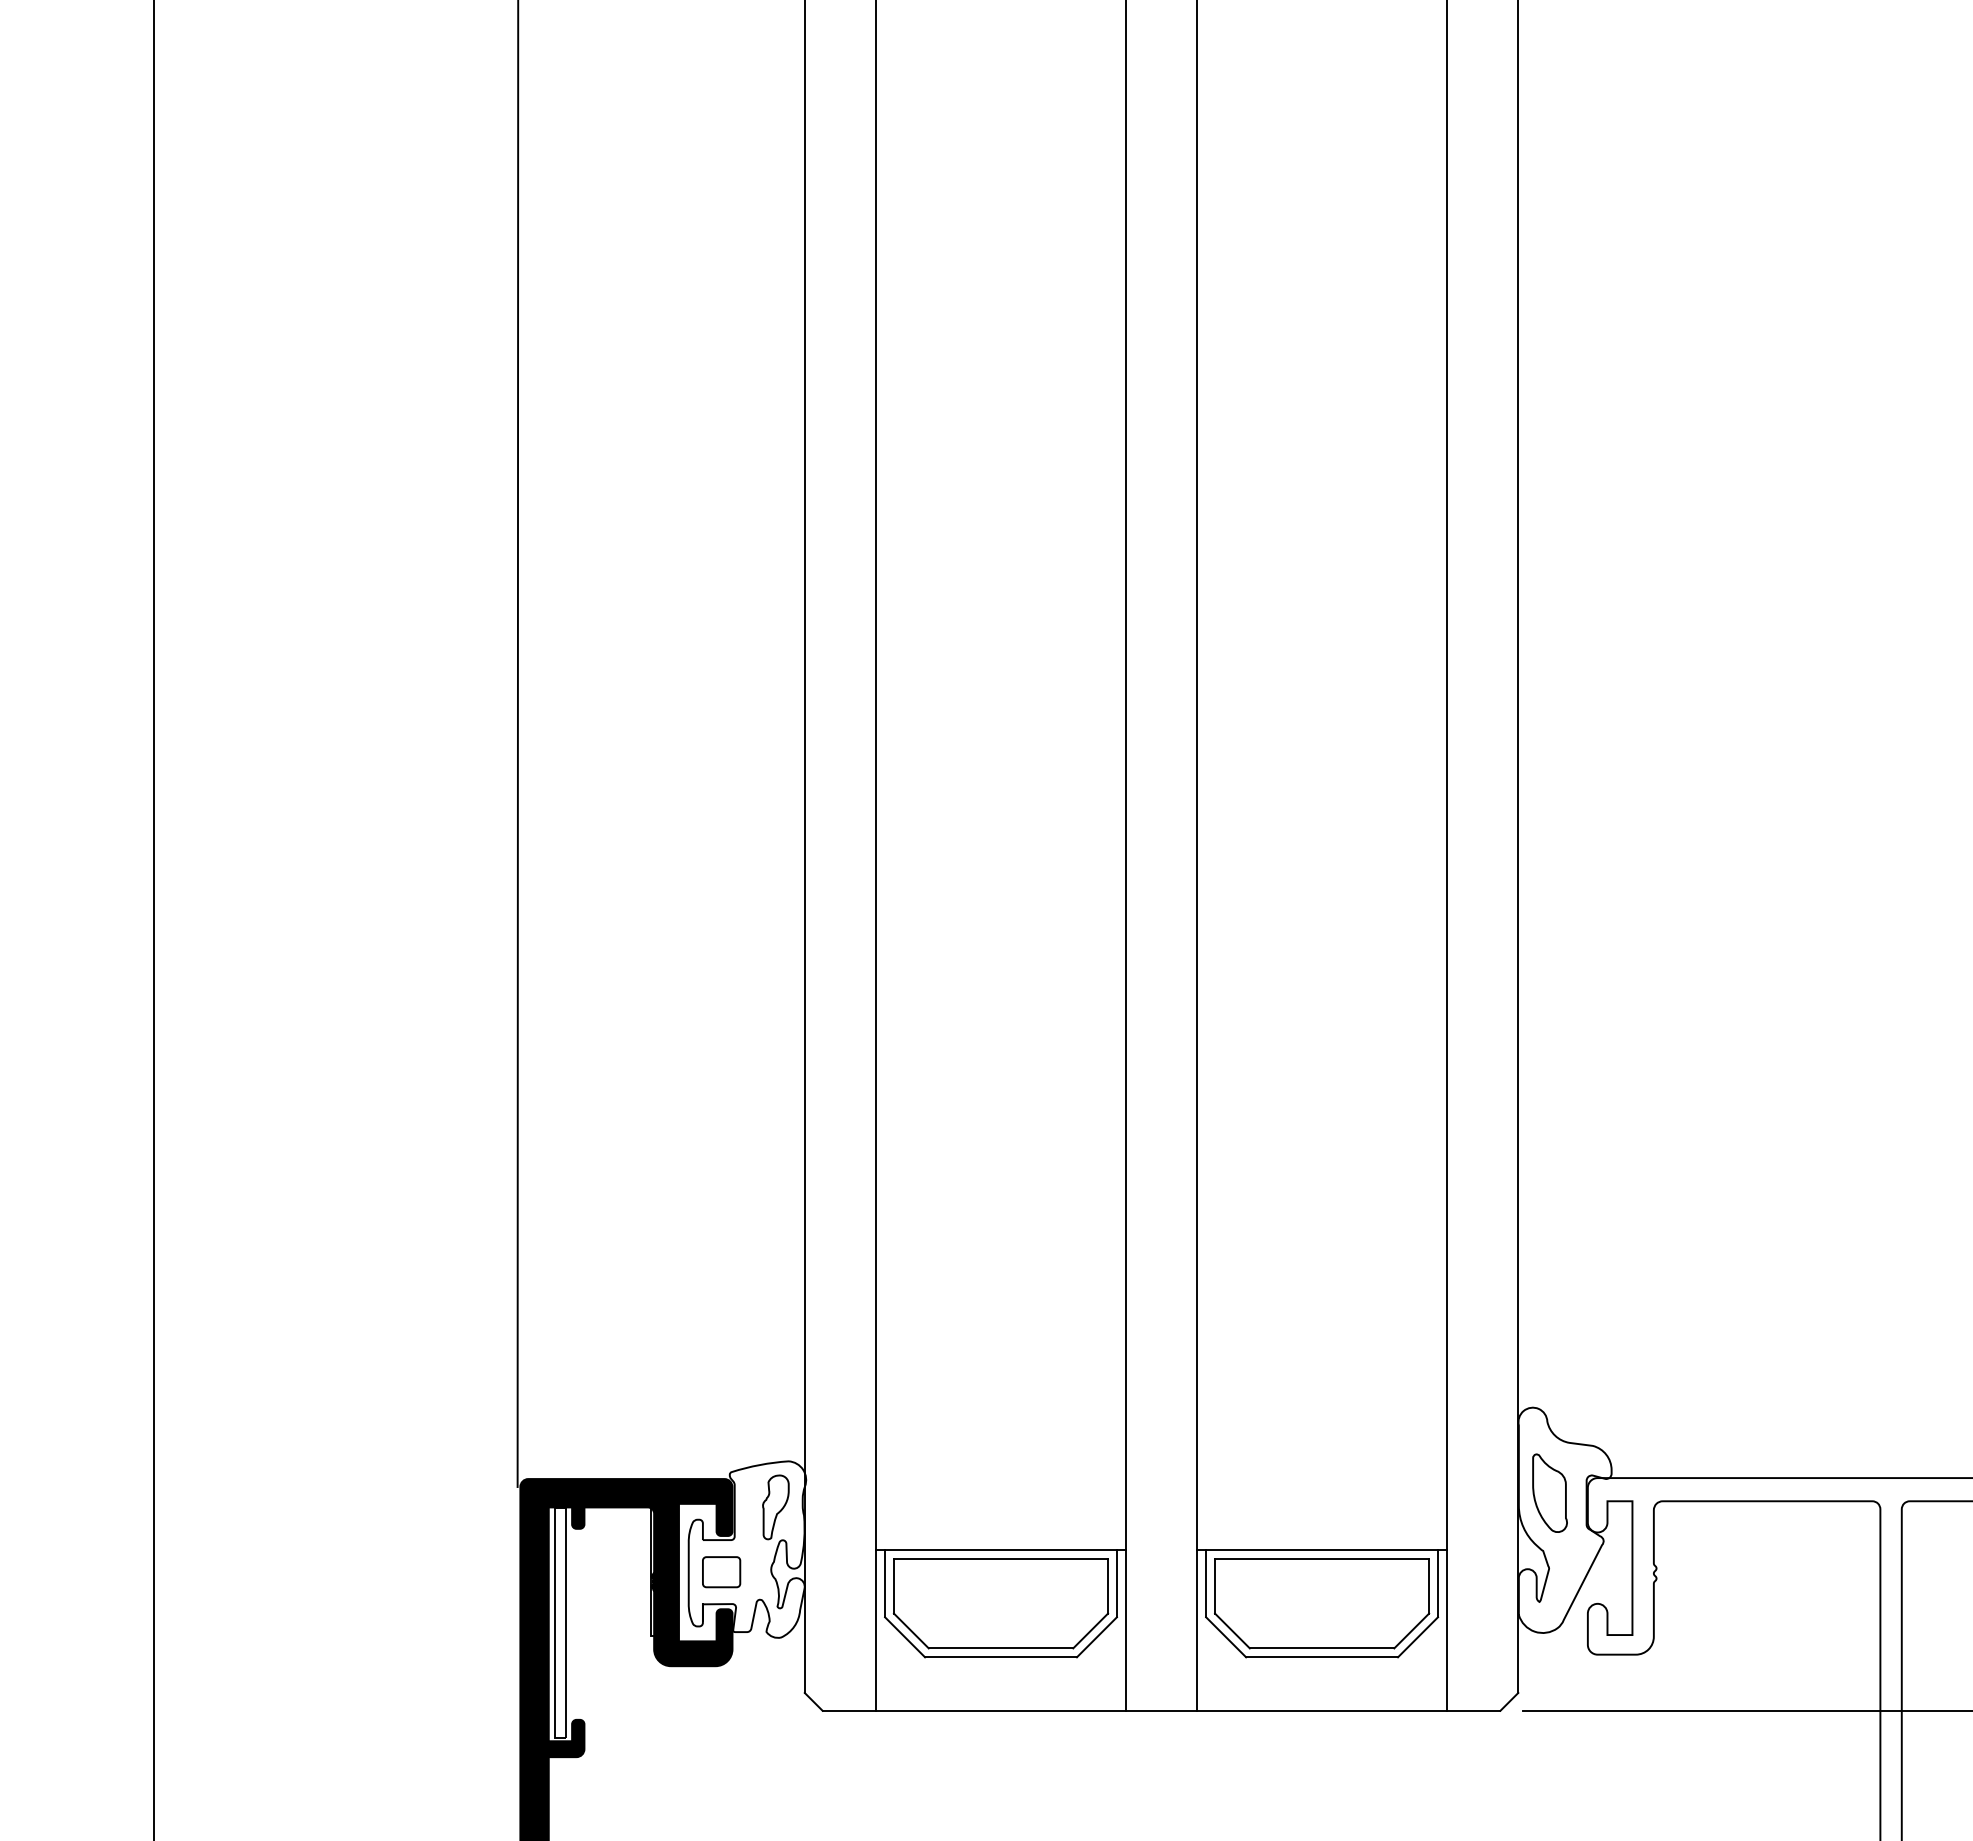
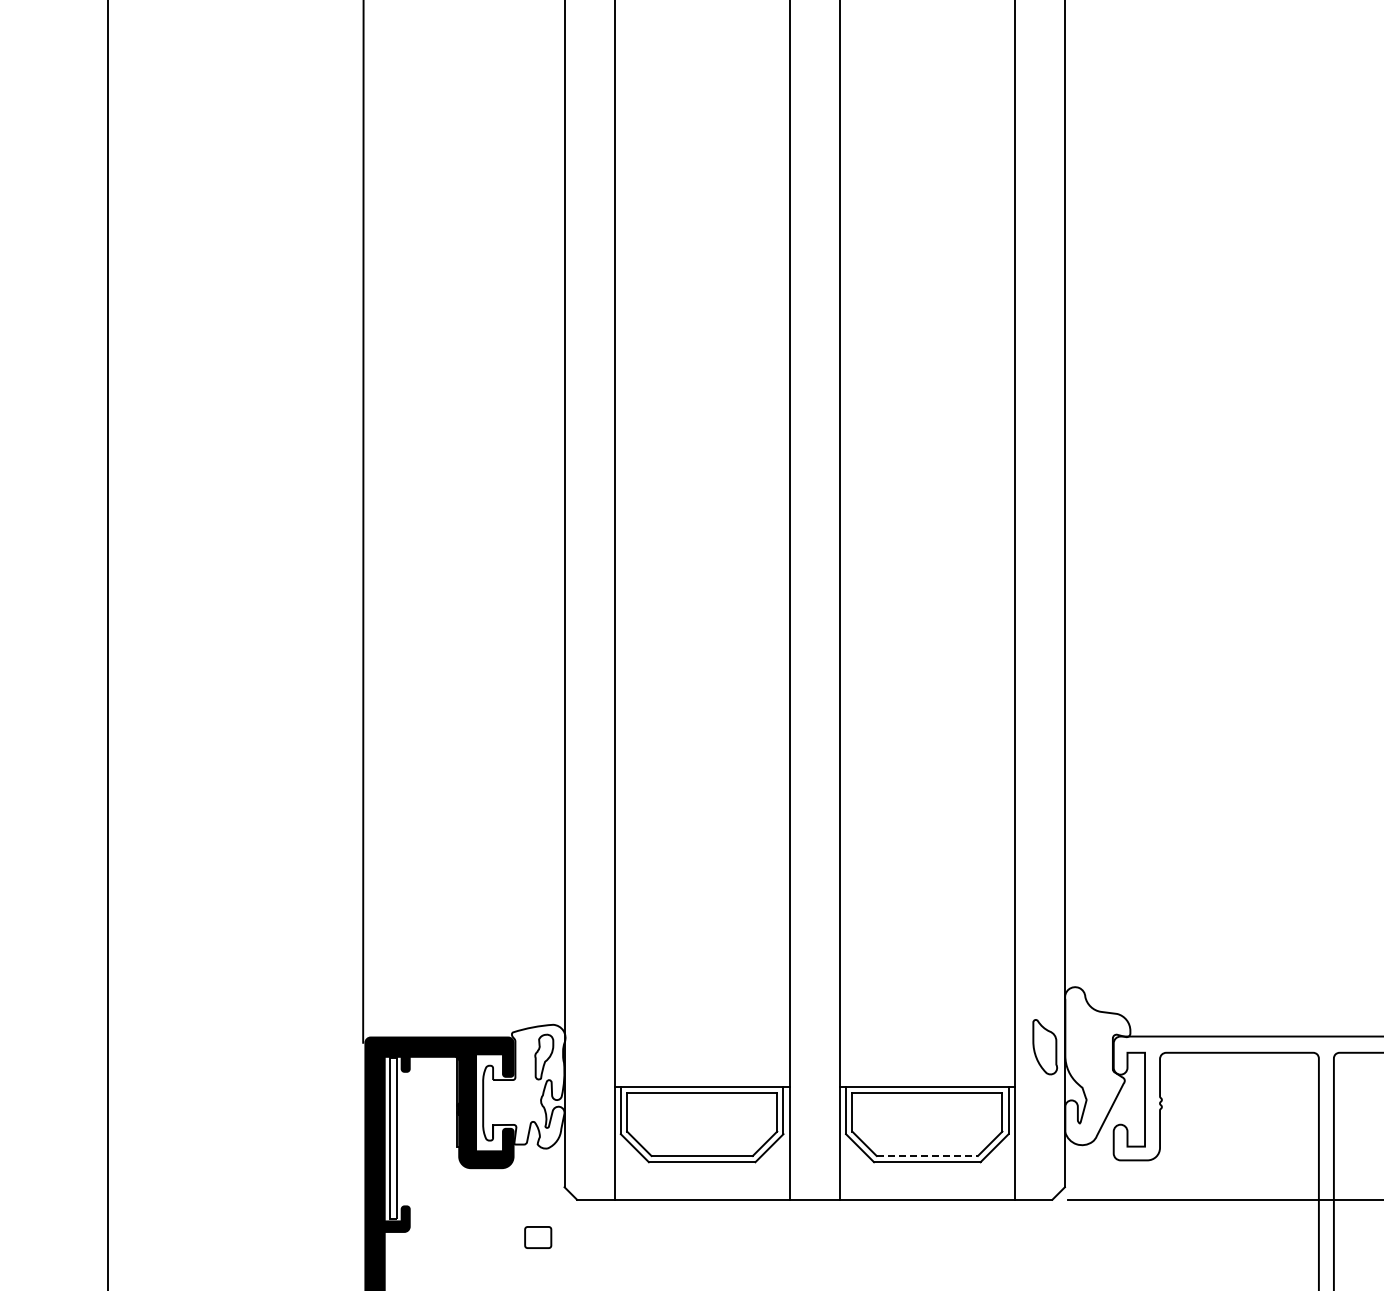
part: (1549, 1493) -> (1044, 1047), moved
part: (721, 1572) -> (538, 1237), moved
line: (1322, 1647) -> (927, 1155), solid -> dashed

